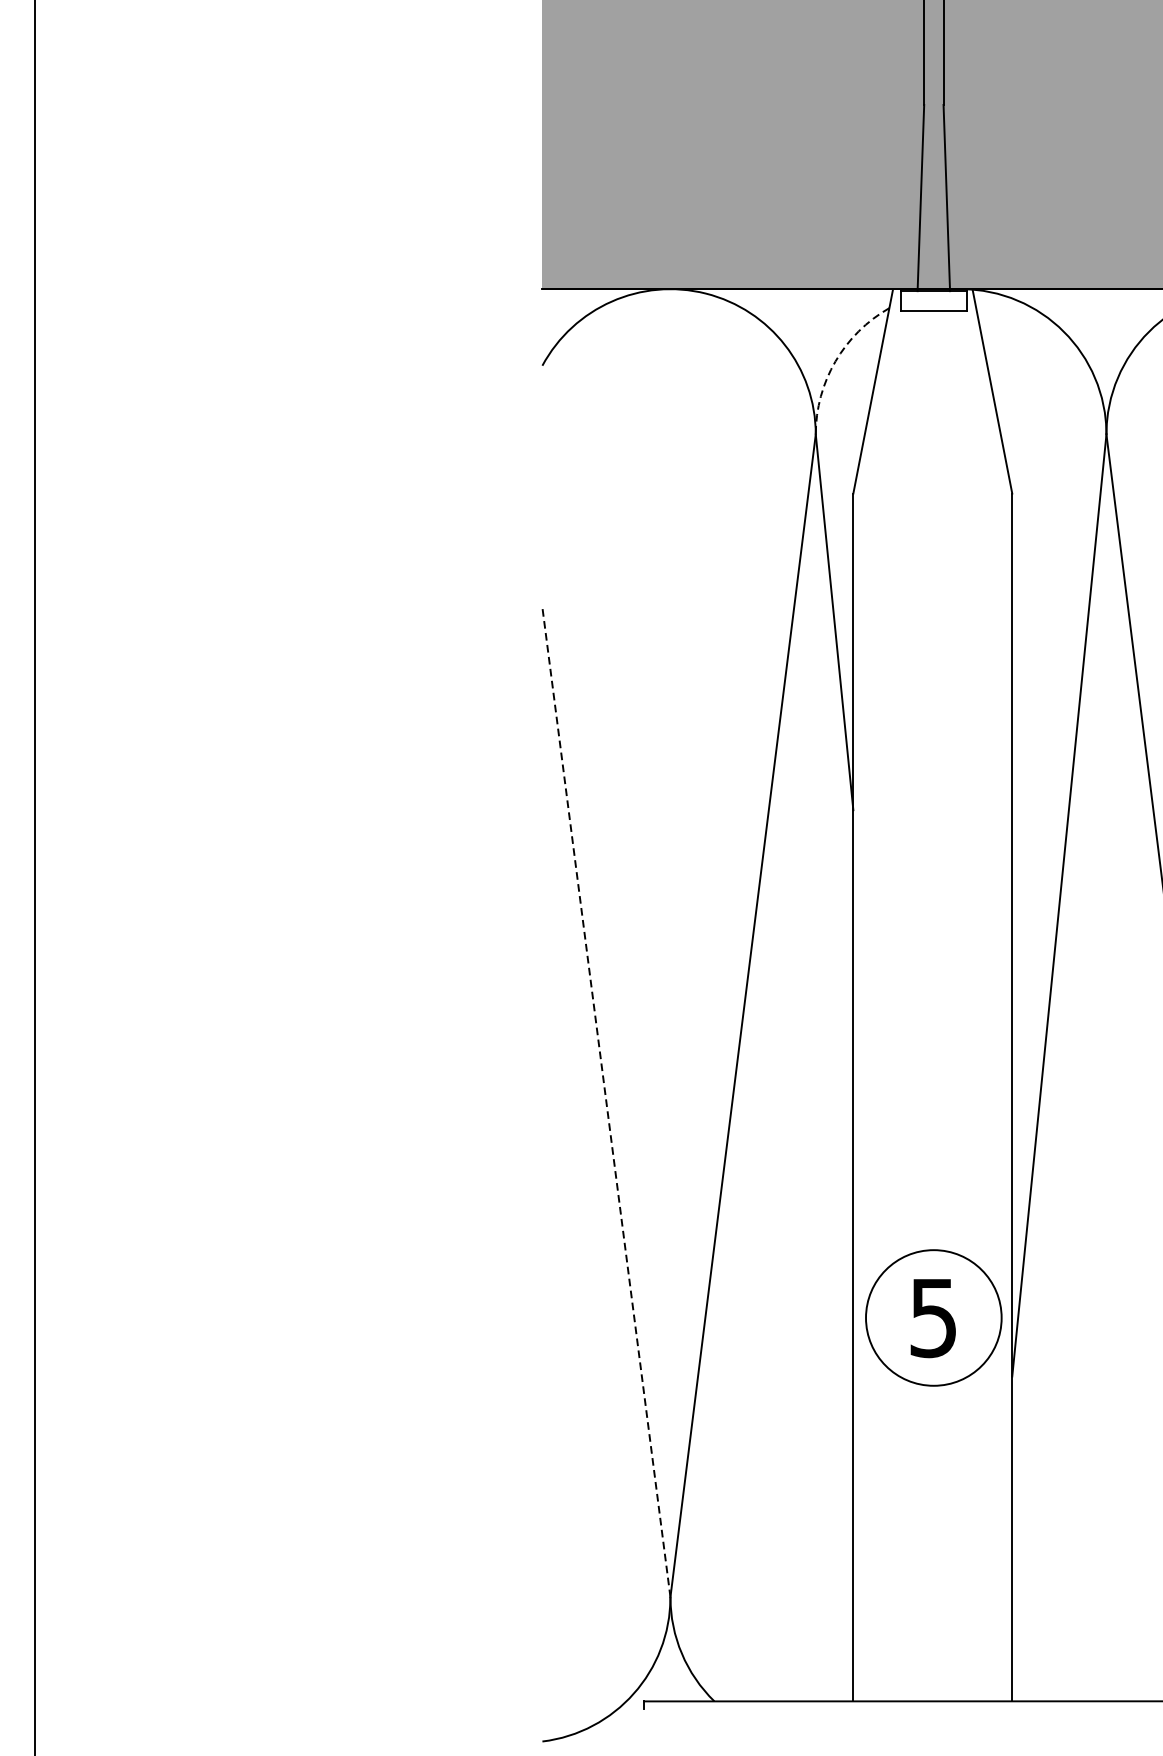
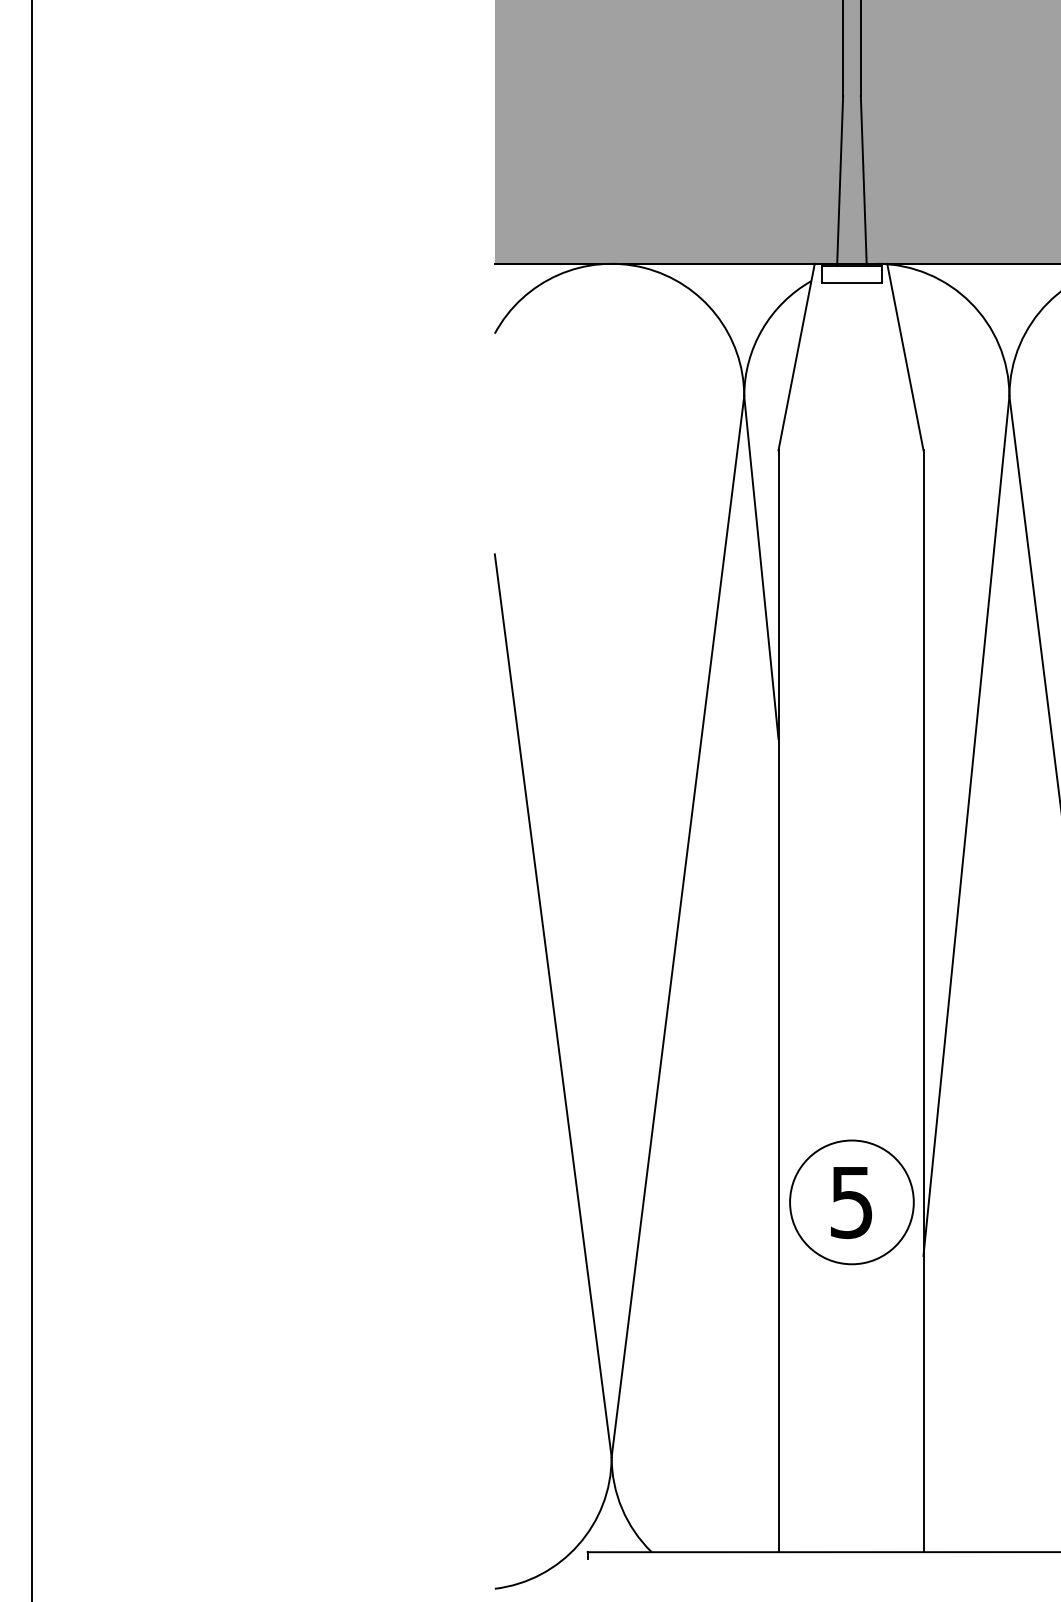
arc: (835, 361) -> (762, 329), dashed -> solid
line: (606, 1102) -> (553, 1005), dashed -> solid

